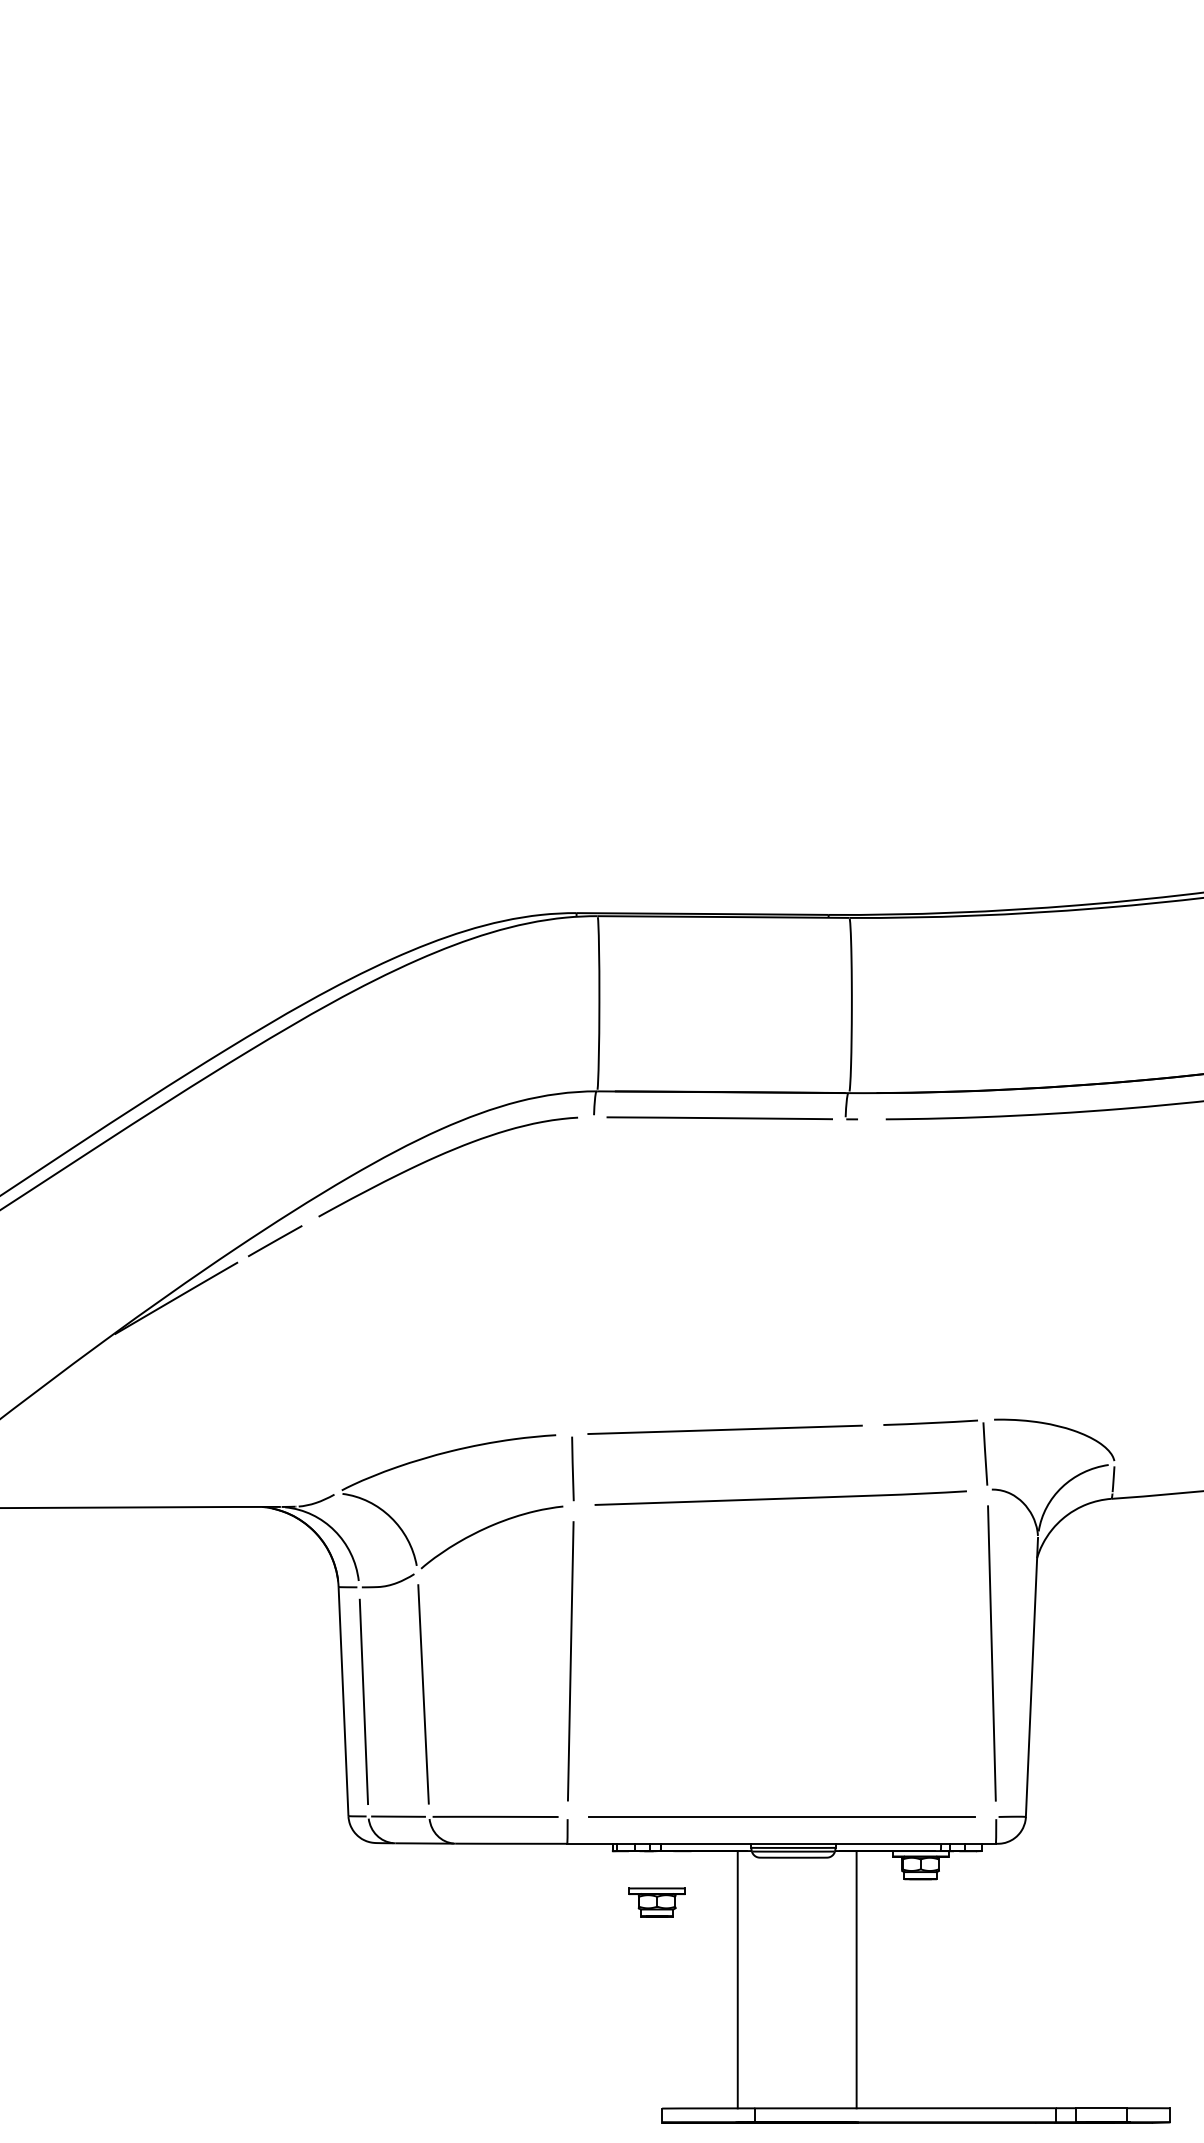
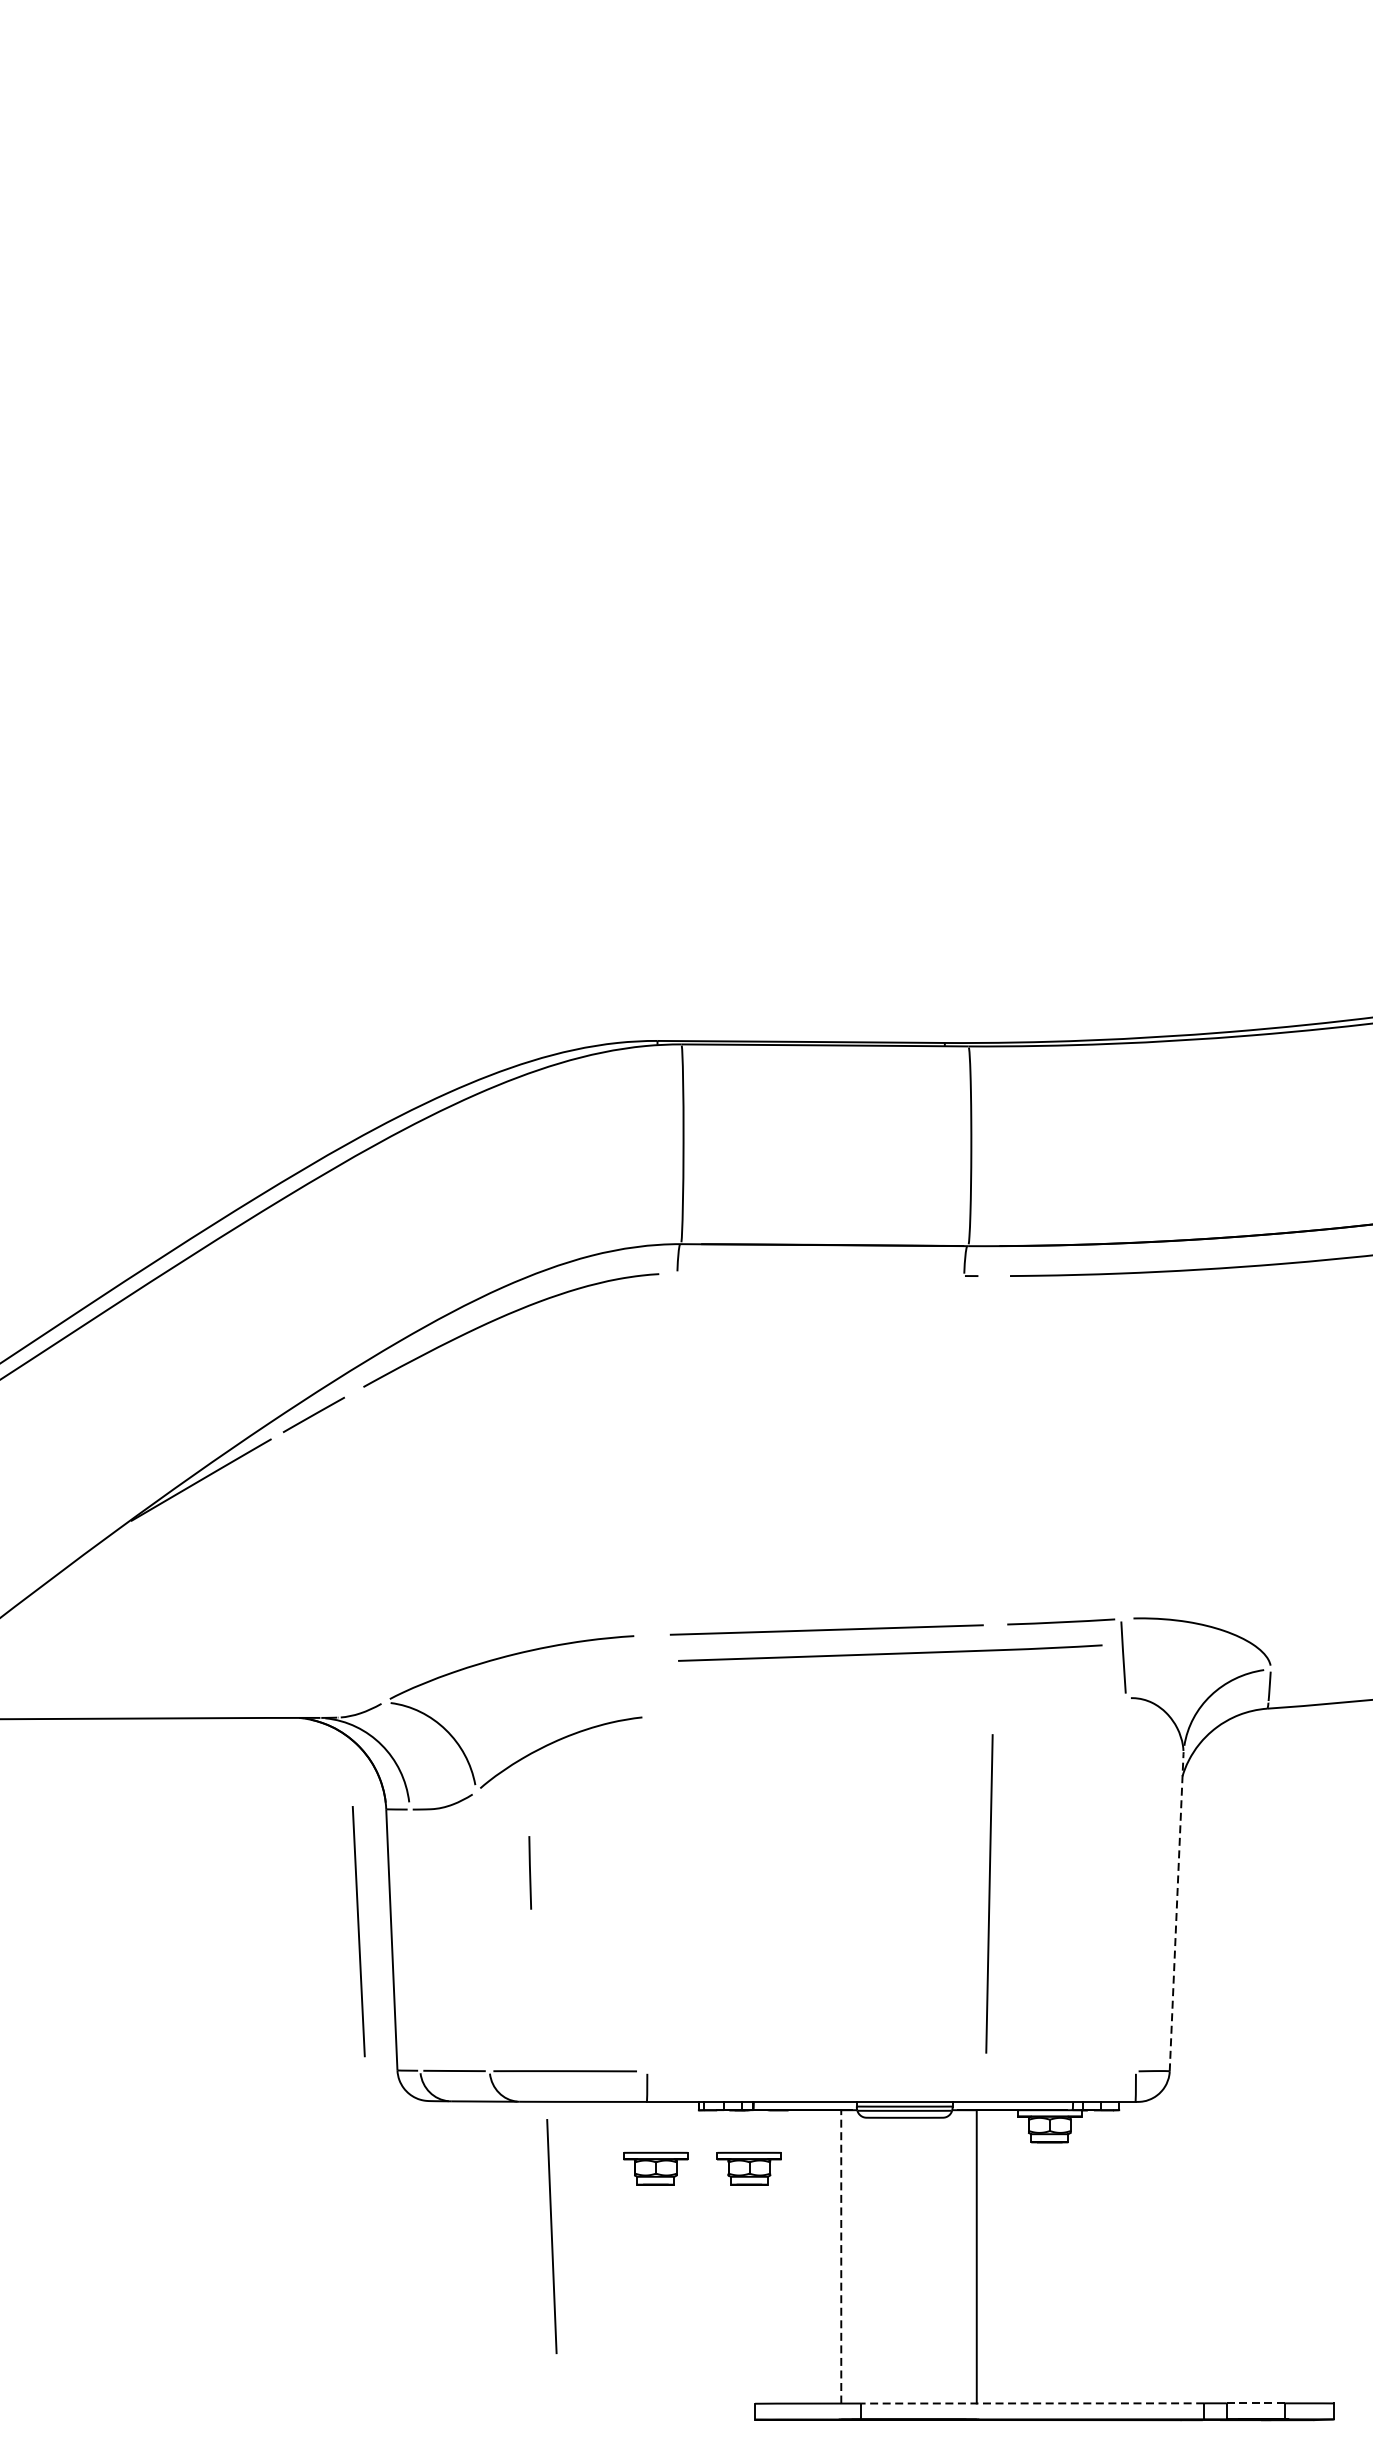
line: (719, 1118) -> (820, 1275), removed
line: (572, 1468) -> (529, 1872), moved
curve: (780, 1497) -> (889, 1652), moved
line: (991, 1653) -> (1130, 1884), removed
line: (570, 1661) -> (989, 1894), moved
line: (1031, 1678) -> (1176, 1913), solid -> dashed
line: (423, 1694) -> (358, 1931), moved
line: (363, 1701) -> (551, 2236), moved
line: (781, 1817) -> (891, 2071), removed
part: (574, 1902) -> (655, 2168), added
line: (737, 1979) -> (840, 2256), solid -> dashed
line: (905, 2108) -> (1032, 2403), solid -> dashed
line: (1101, 2108) -> (1255, 2403), solid -> dashed

